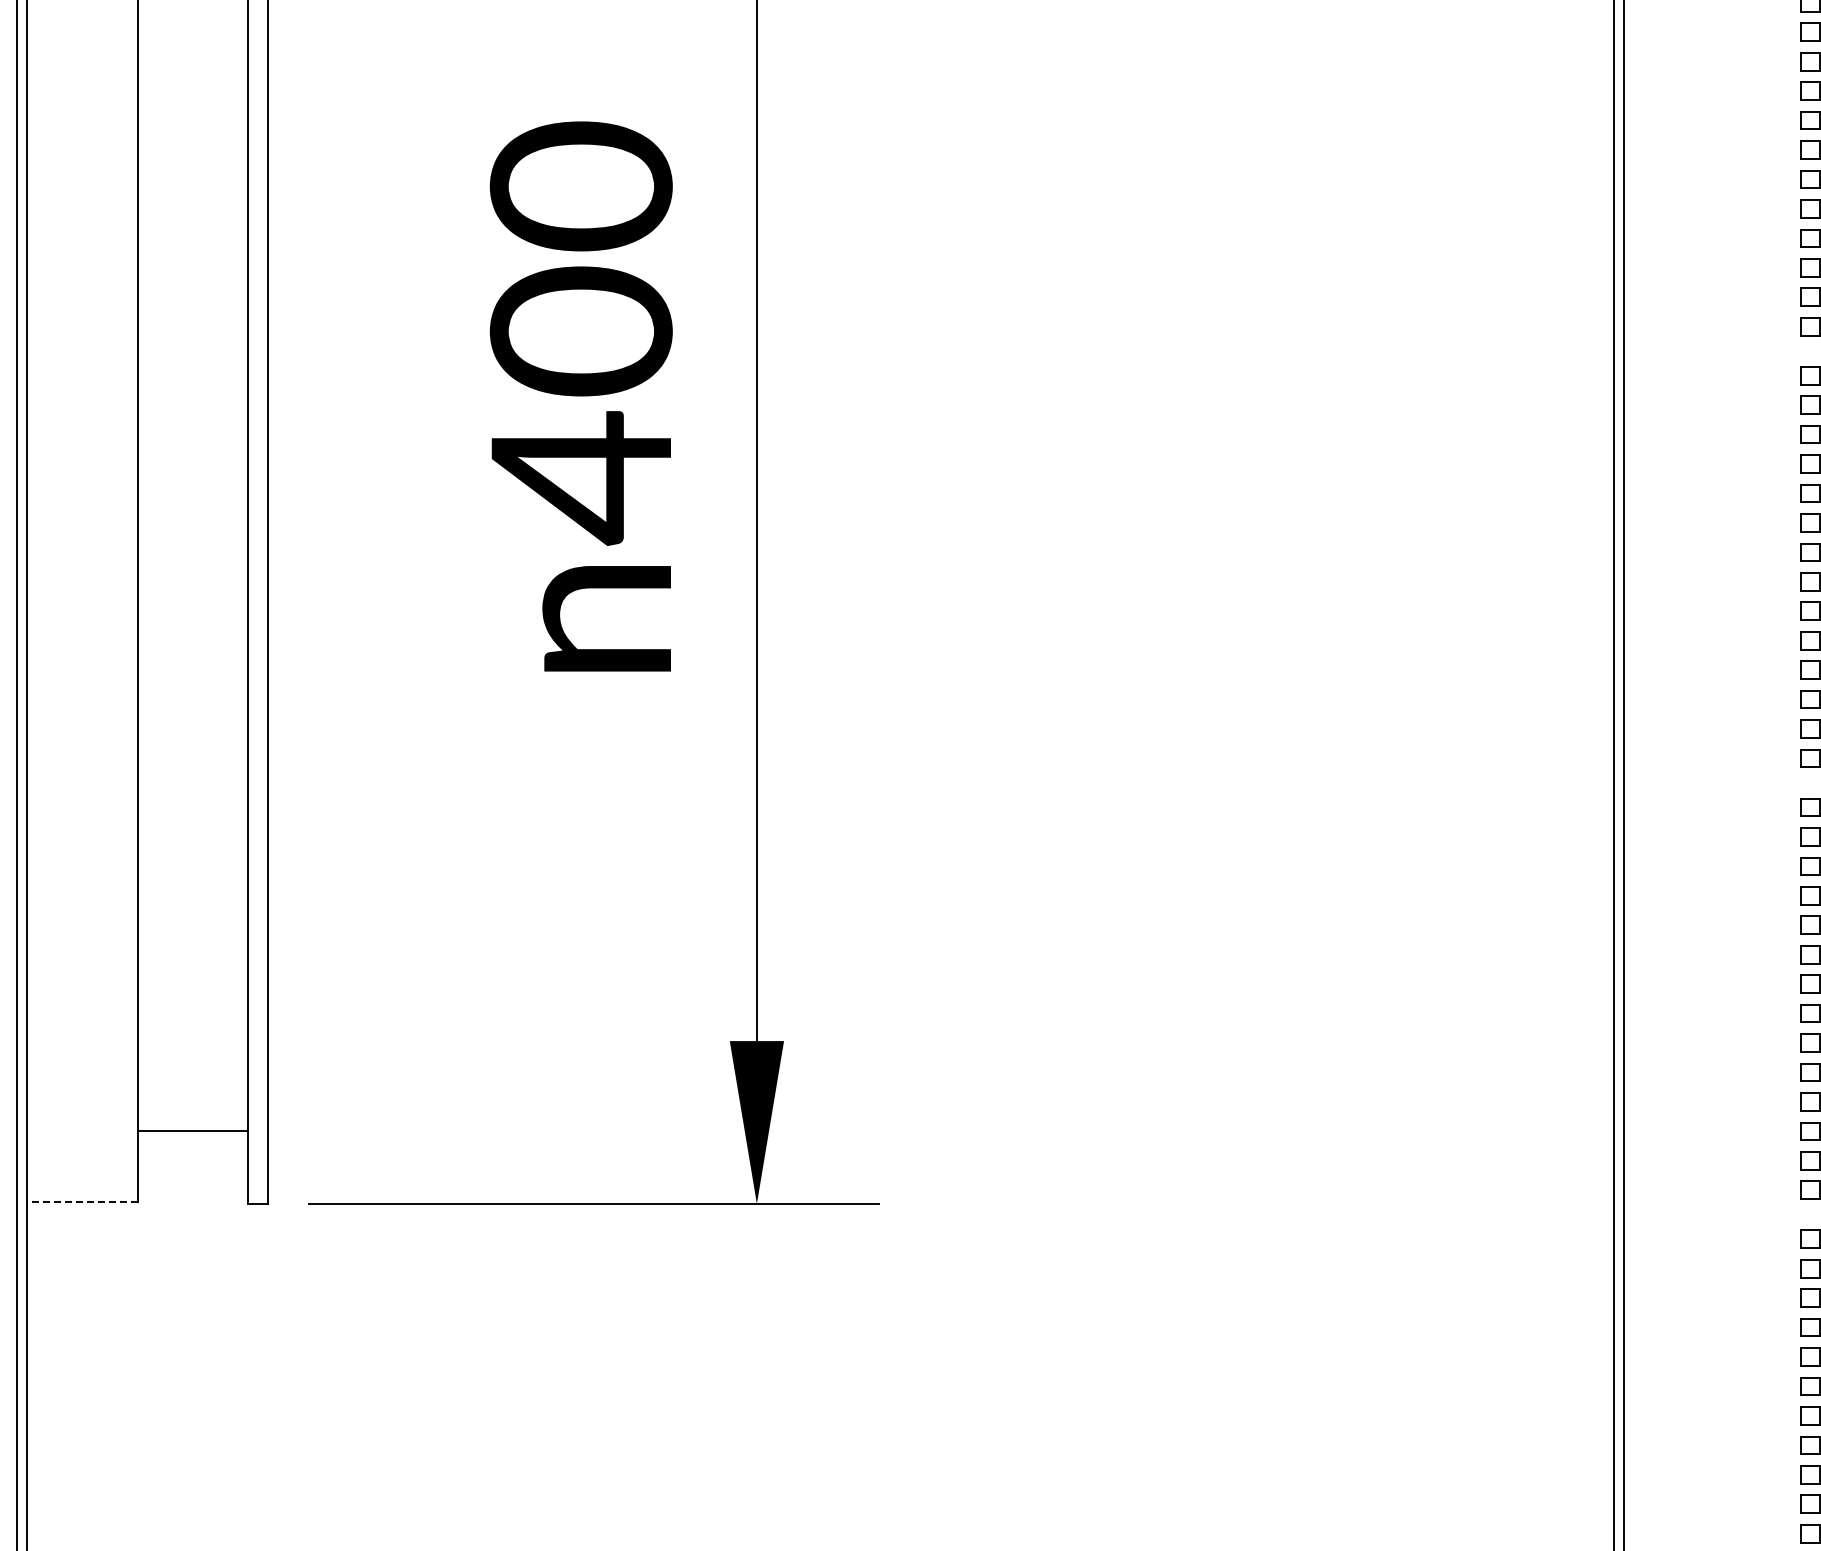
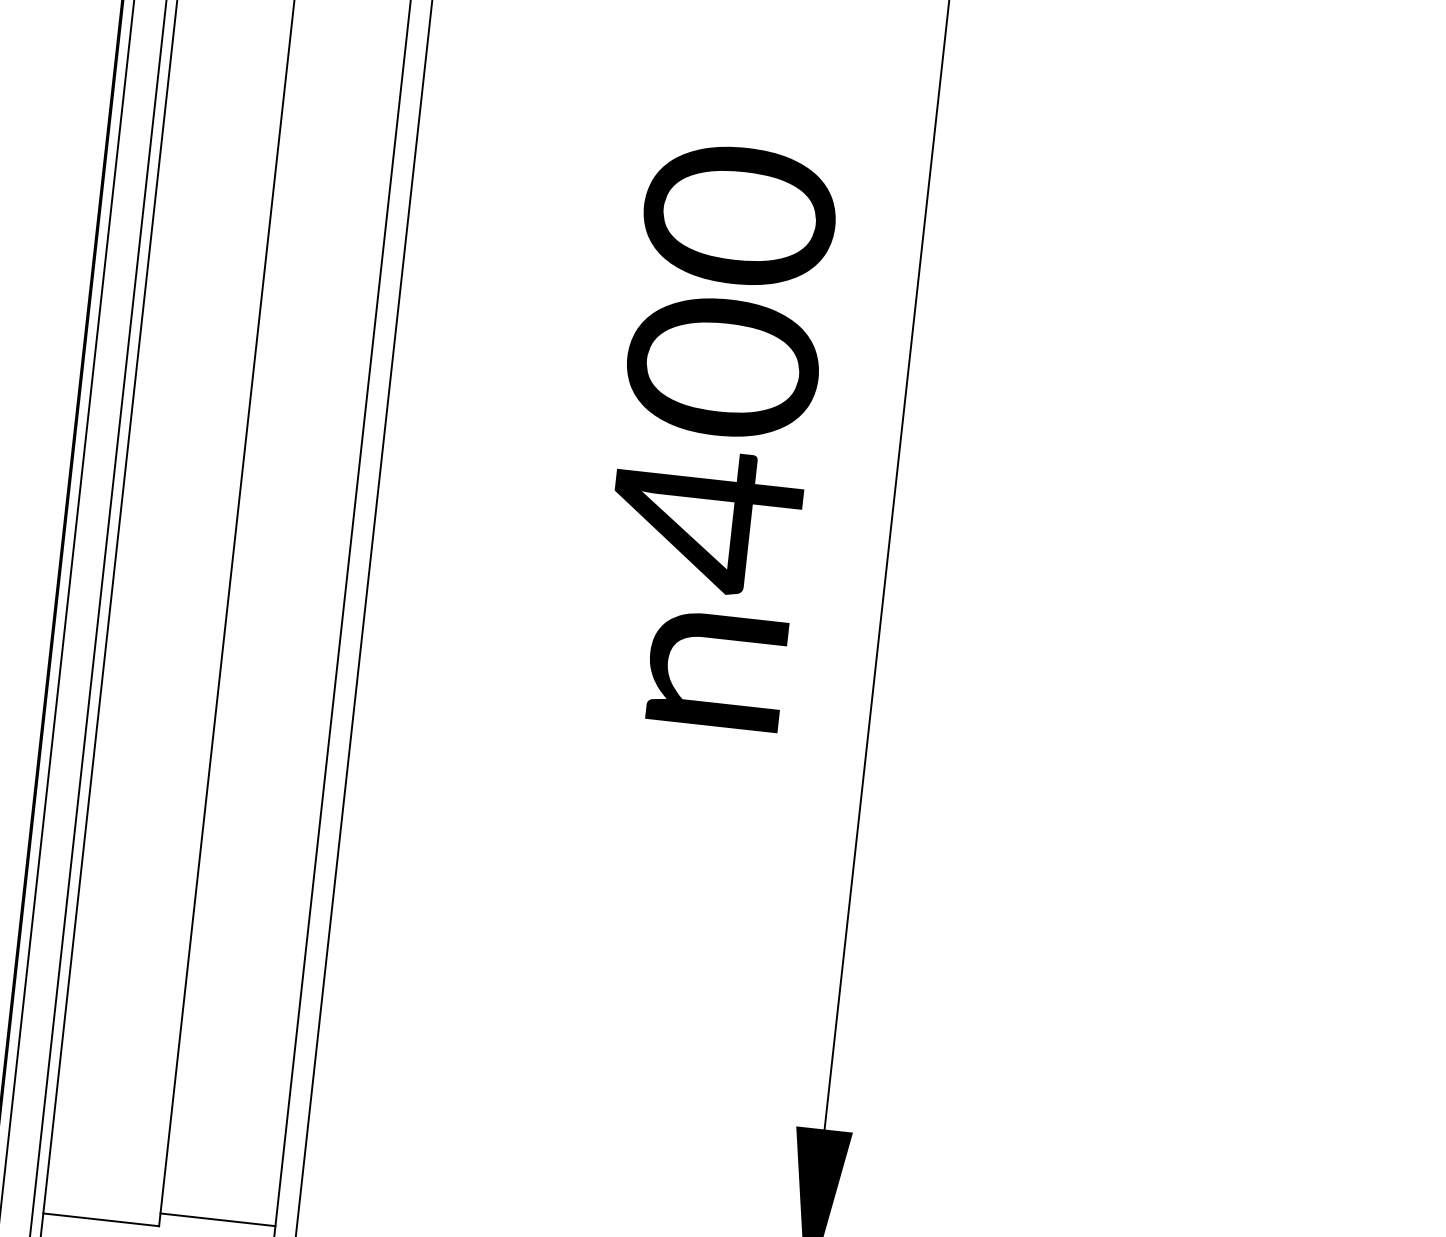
line: (192, 1130) -> (217, 1219), moved
line: (82, 1201) -> (101, 1219), dashed -> solid

